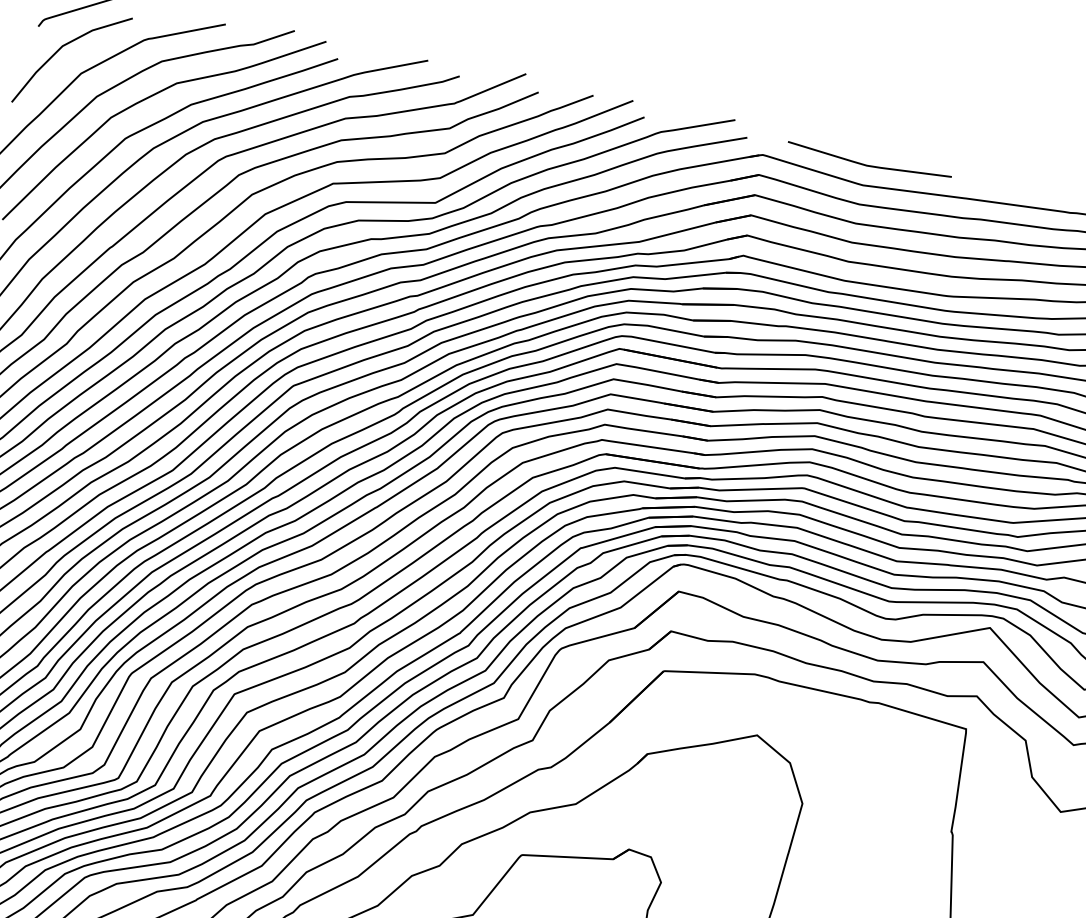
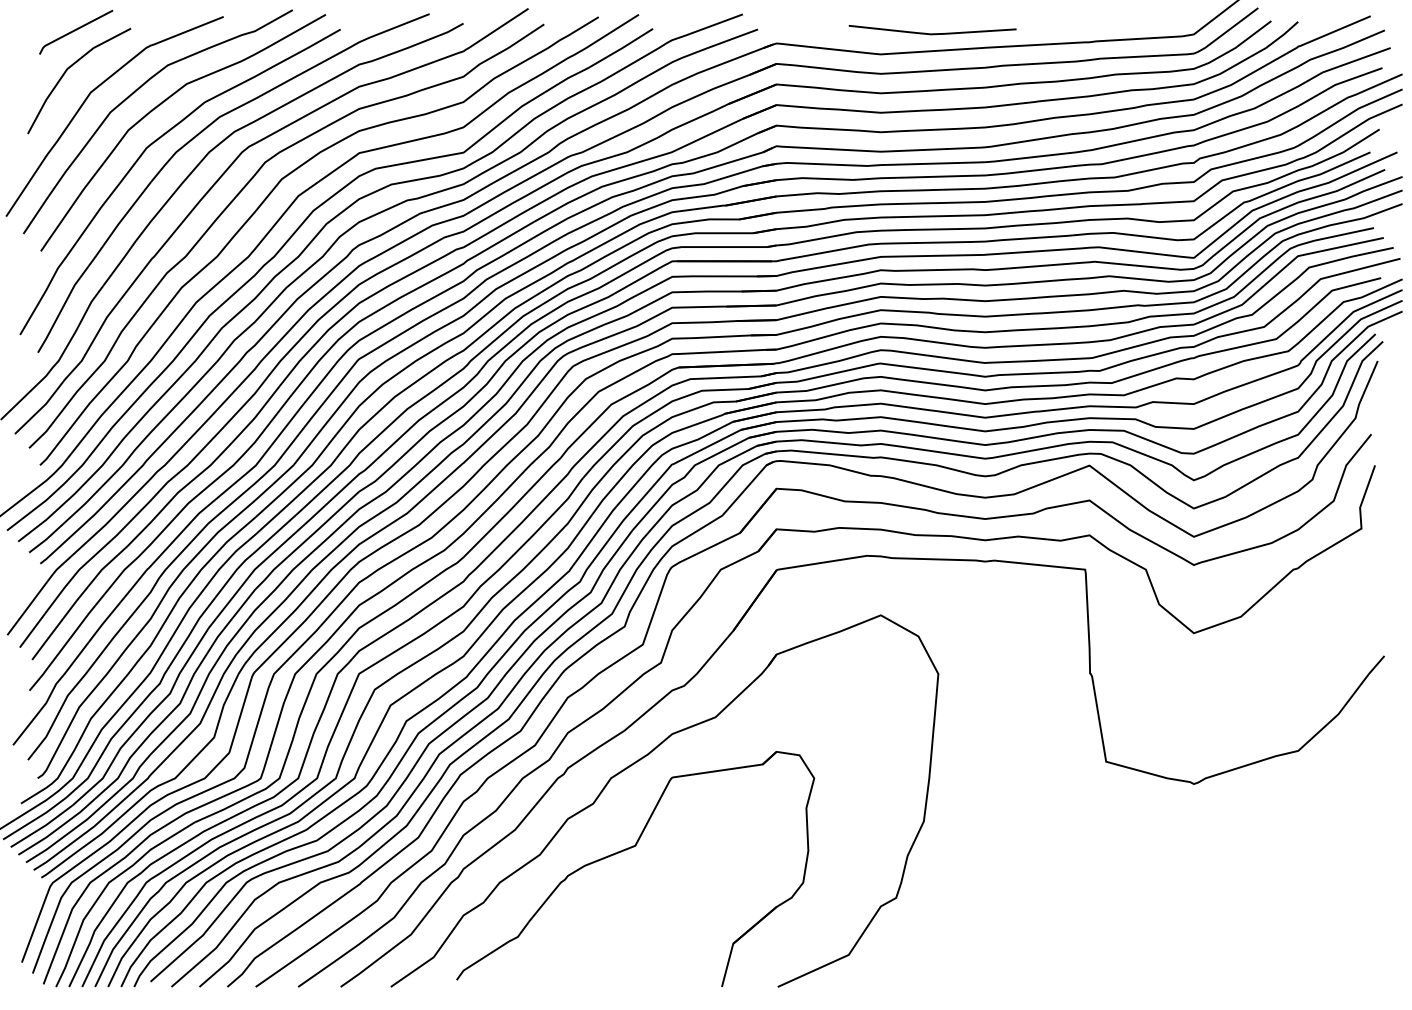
line: (868, 165) -> (932, 33), moved

